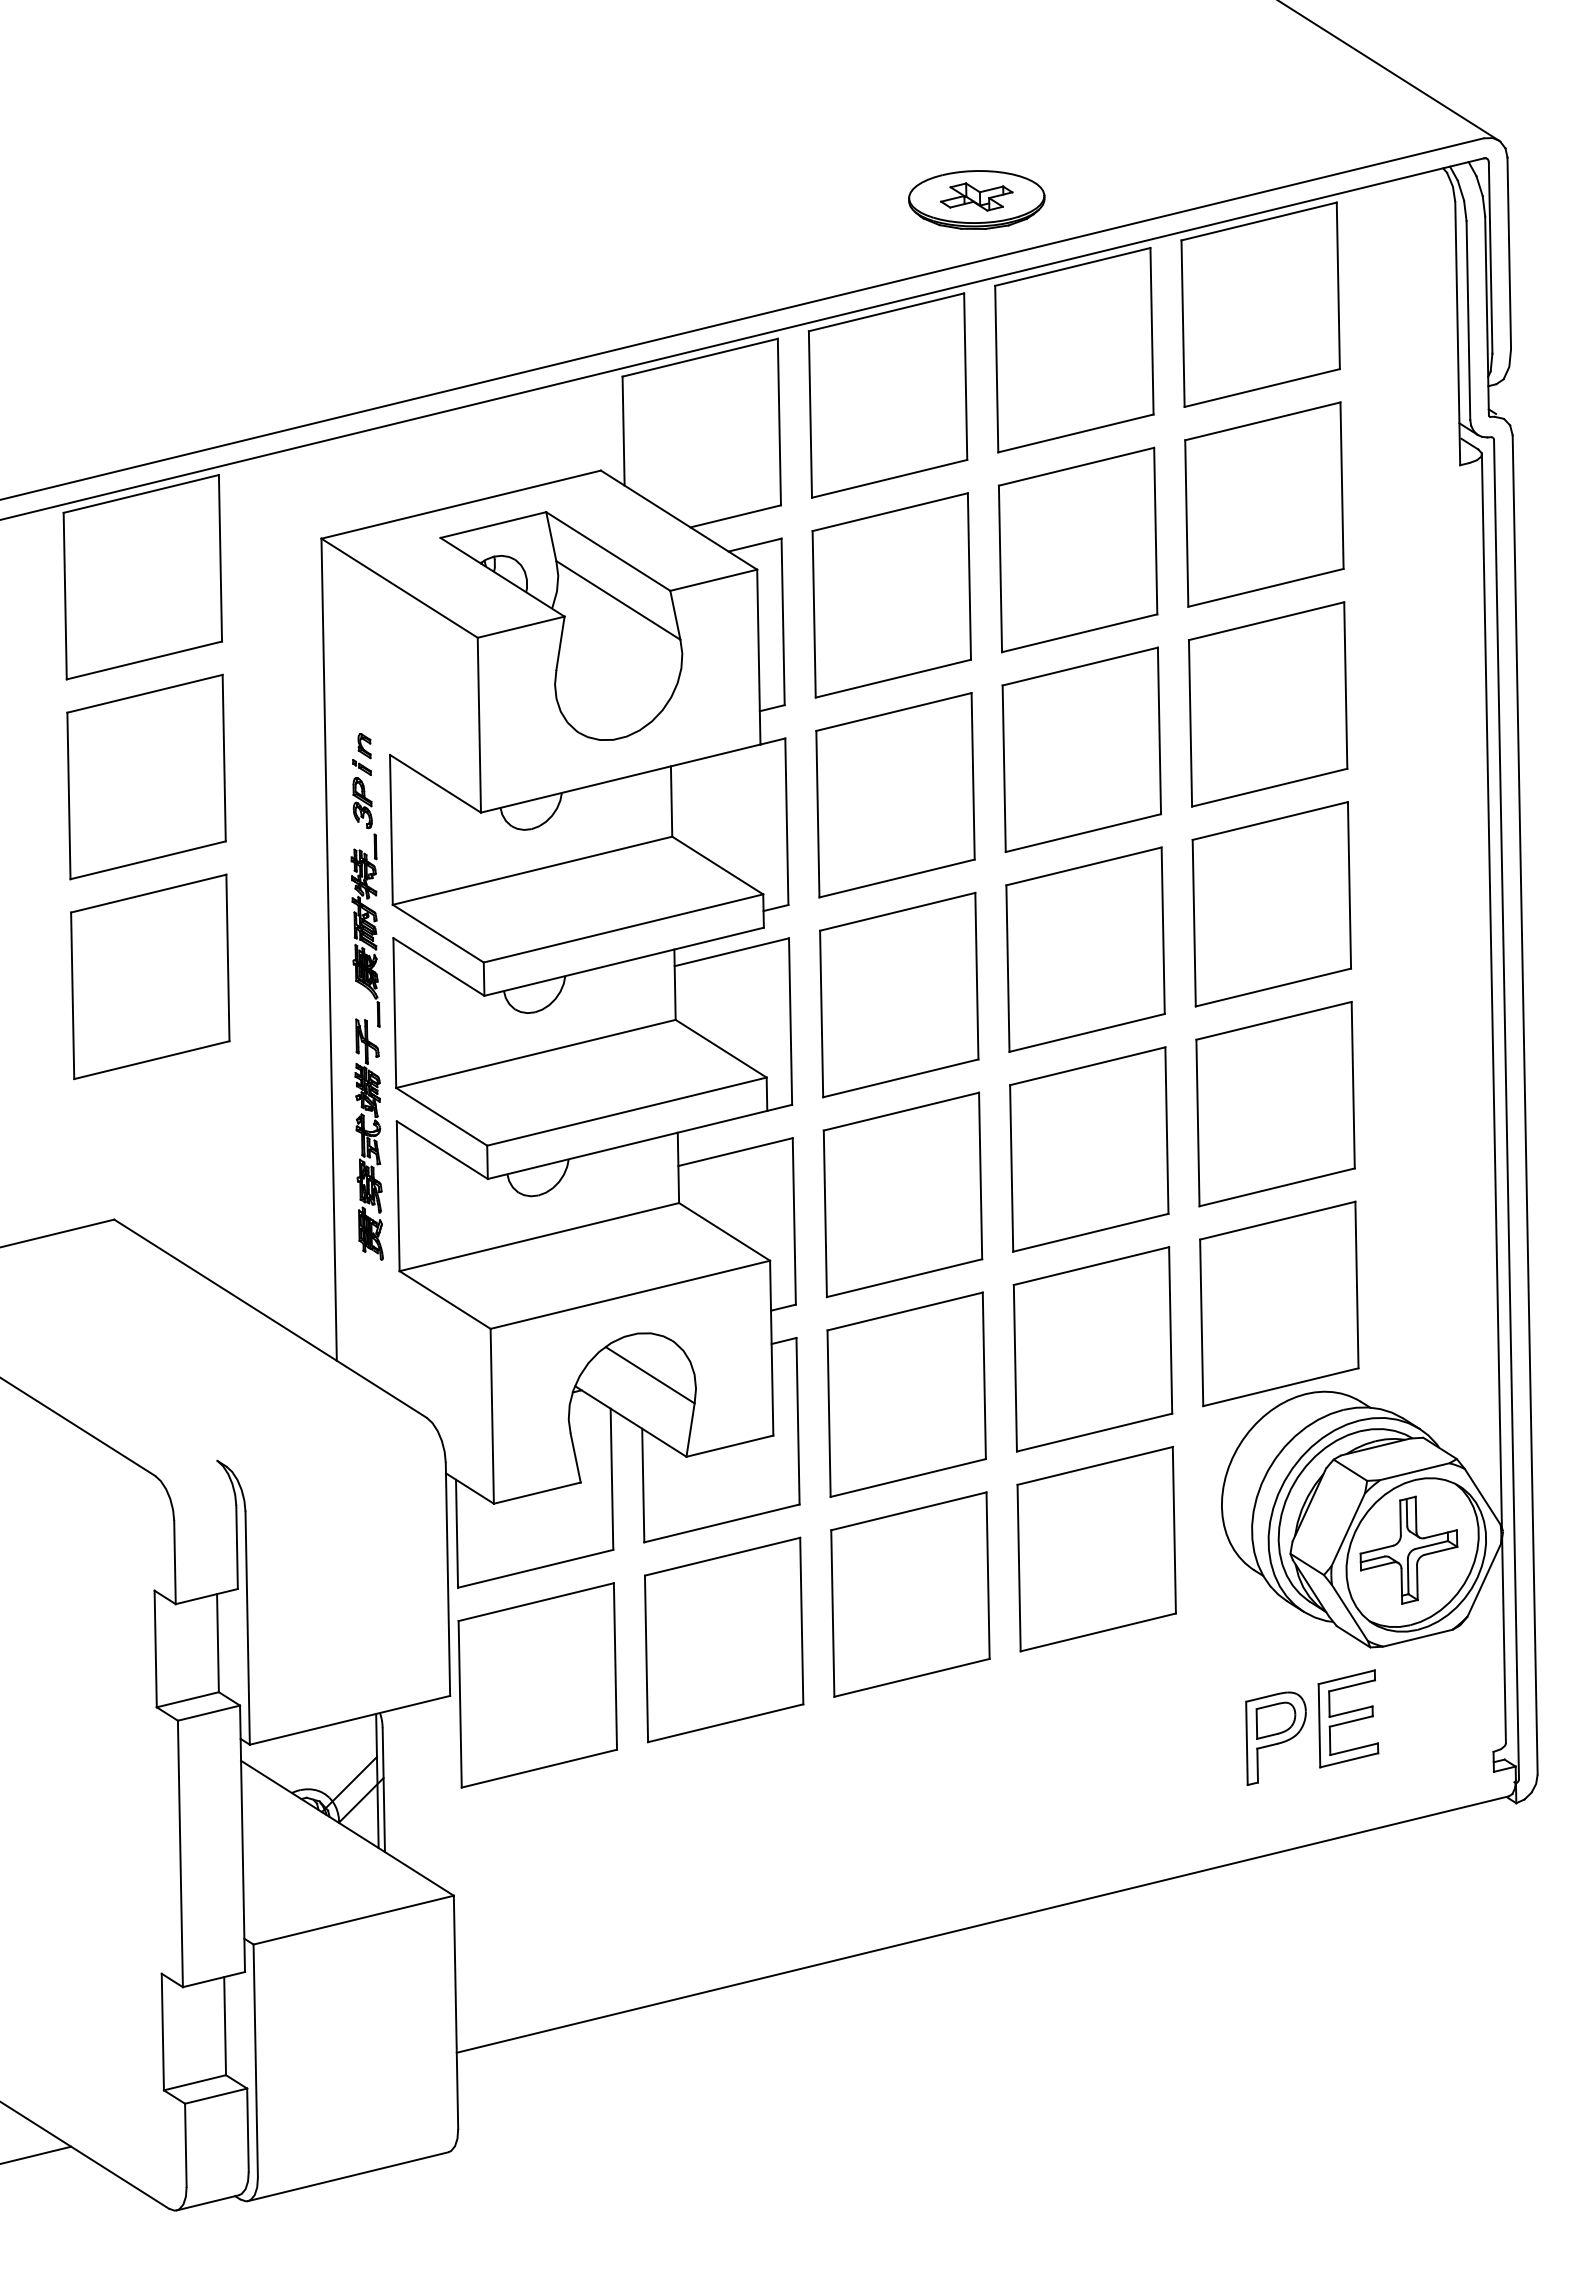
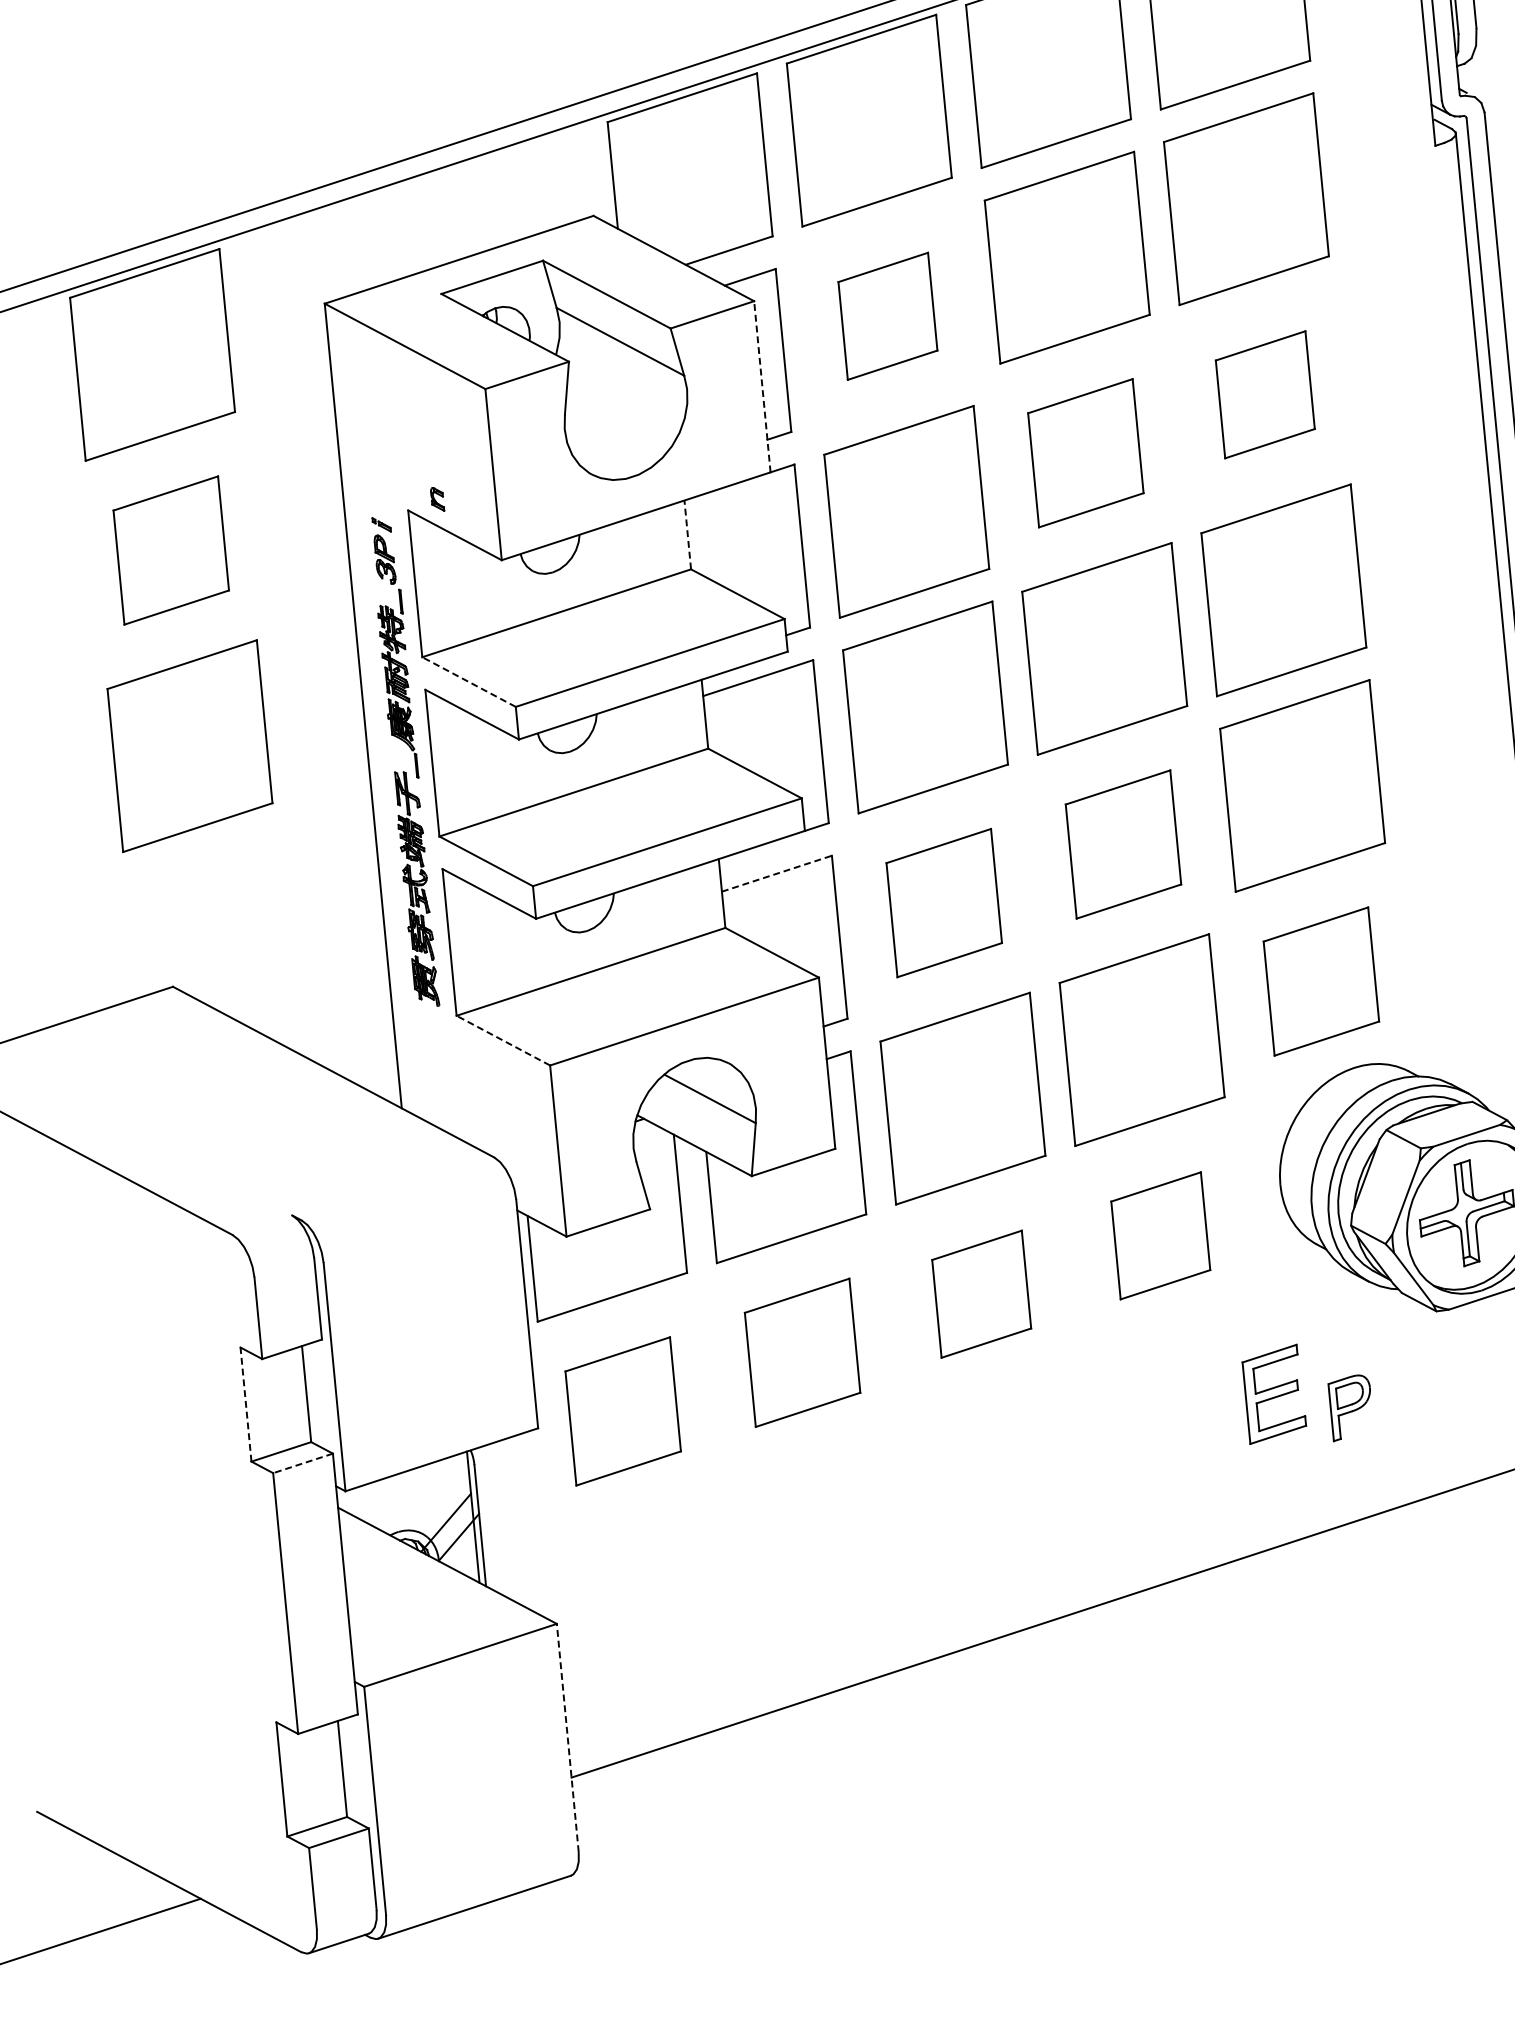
part: (891, 595) -> (887, 316), size x0.6
line: (758, 656) -> (762, 386), solid -> dashed
part: (1268, 704) -> (1265, 394), size x0.6
part: (364, 746) -> (437, 499), moved
part: (1081, 749) -> (1085, 453), size x0.7
part: (146, 776) -> (171, 550), size x0.7
line: (671, 801) -> (687, 534), solid -> dashed
line: (438, 933) -> (469, 681), solid -> dashed
part: (1089, 1149) -> (1123, 844), size x0.7
line: (735, 1152) -> (776, 874), solid -> dashed
part: (902, 1194) -> (943, 902), size x0.7
line: (445, 1300) -> (503, 1041), solid -> dashed
part: (1279, 1303) -> (1321, 981), size x0.7
part: (1096, 1549) -> (1160, 1236), size x0.6
part: (910, 1594) -> (981, 1294), size x0.6
part: (724, 1639) -> (802, 1352), size x0.7
line: (155, 1648) -> (245, 1404), solid -> dashed
part: (537, 1685) -> (622, 1411), size x0.7
line: (208, 1713) -> (302, 1463), solid -> dashed
part: (1348, 1718) -> (1274, 1393), moved
part: (1275, 1738) -> (1350, 1407), size x0.7
line: (456, 2012) -> (568, 1738), solid -> dashed

